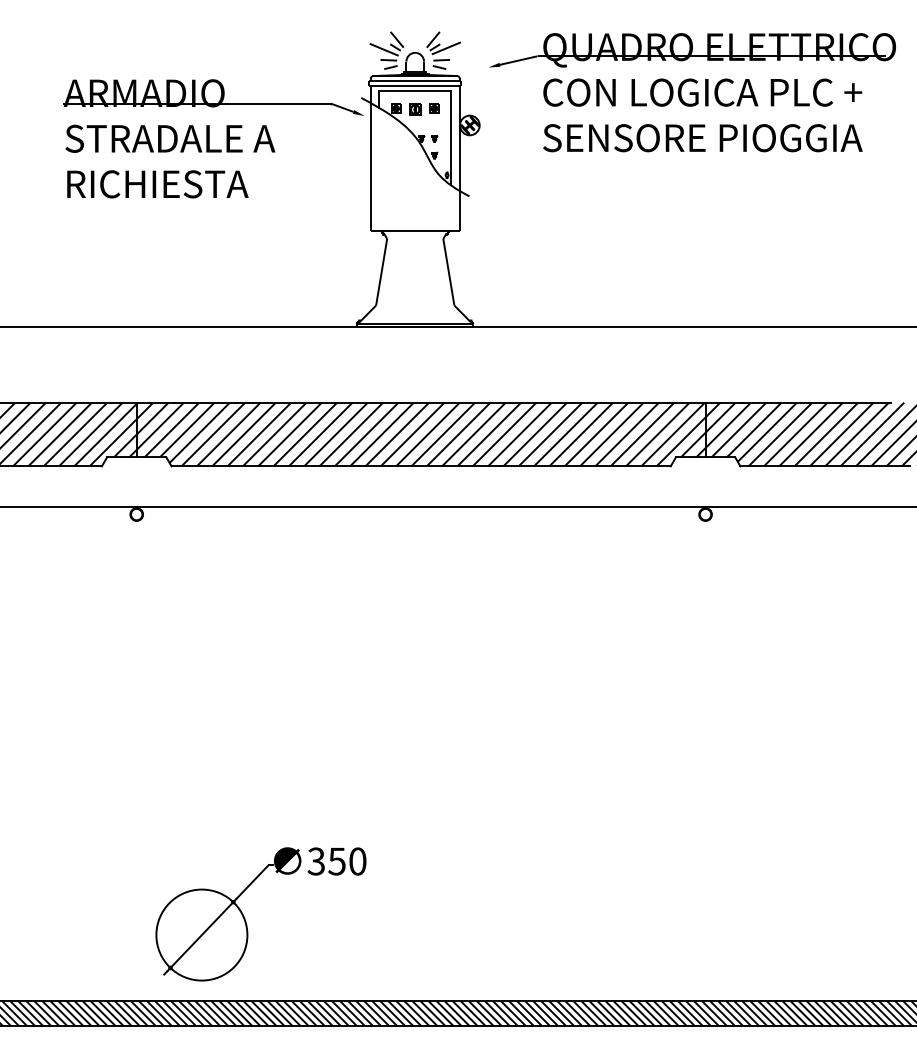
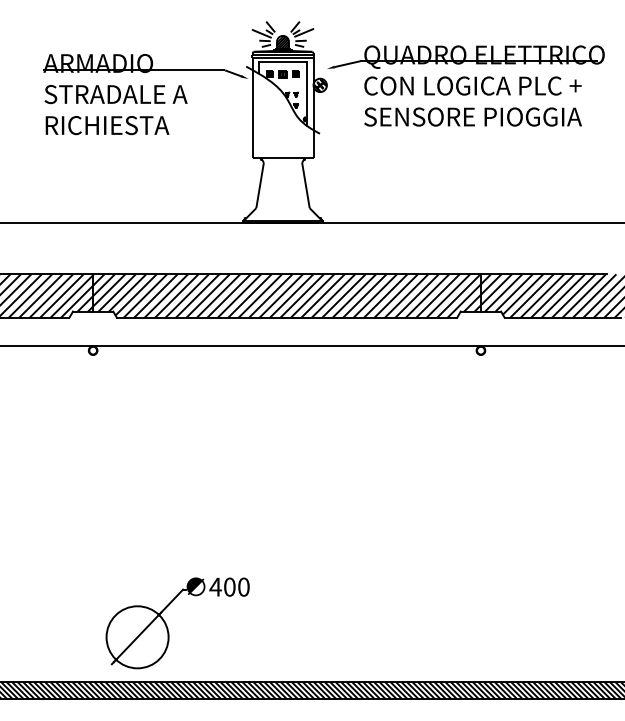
hatch: (415, 62) -> (283, 42), added
part: (691, 91) -> (465, 85), moved
text: (326, 860) -> (222, 586), 350 -> 400

